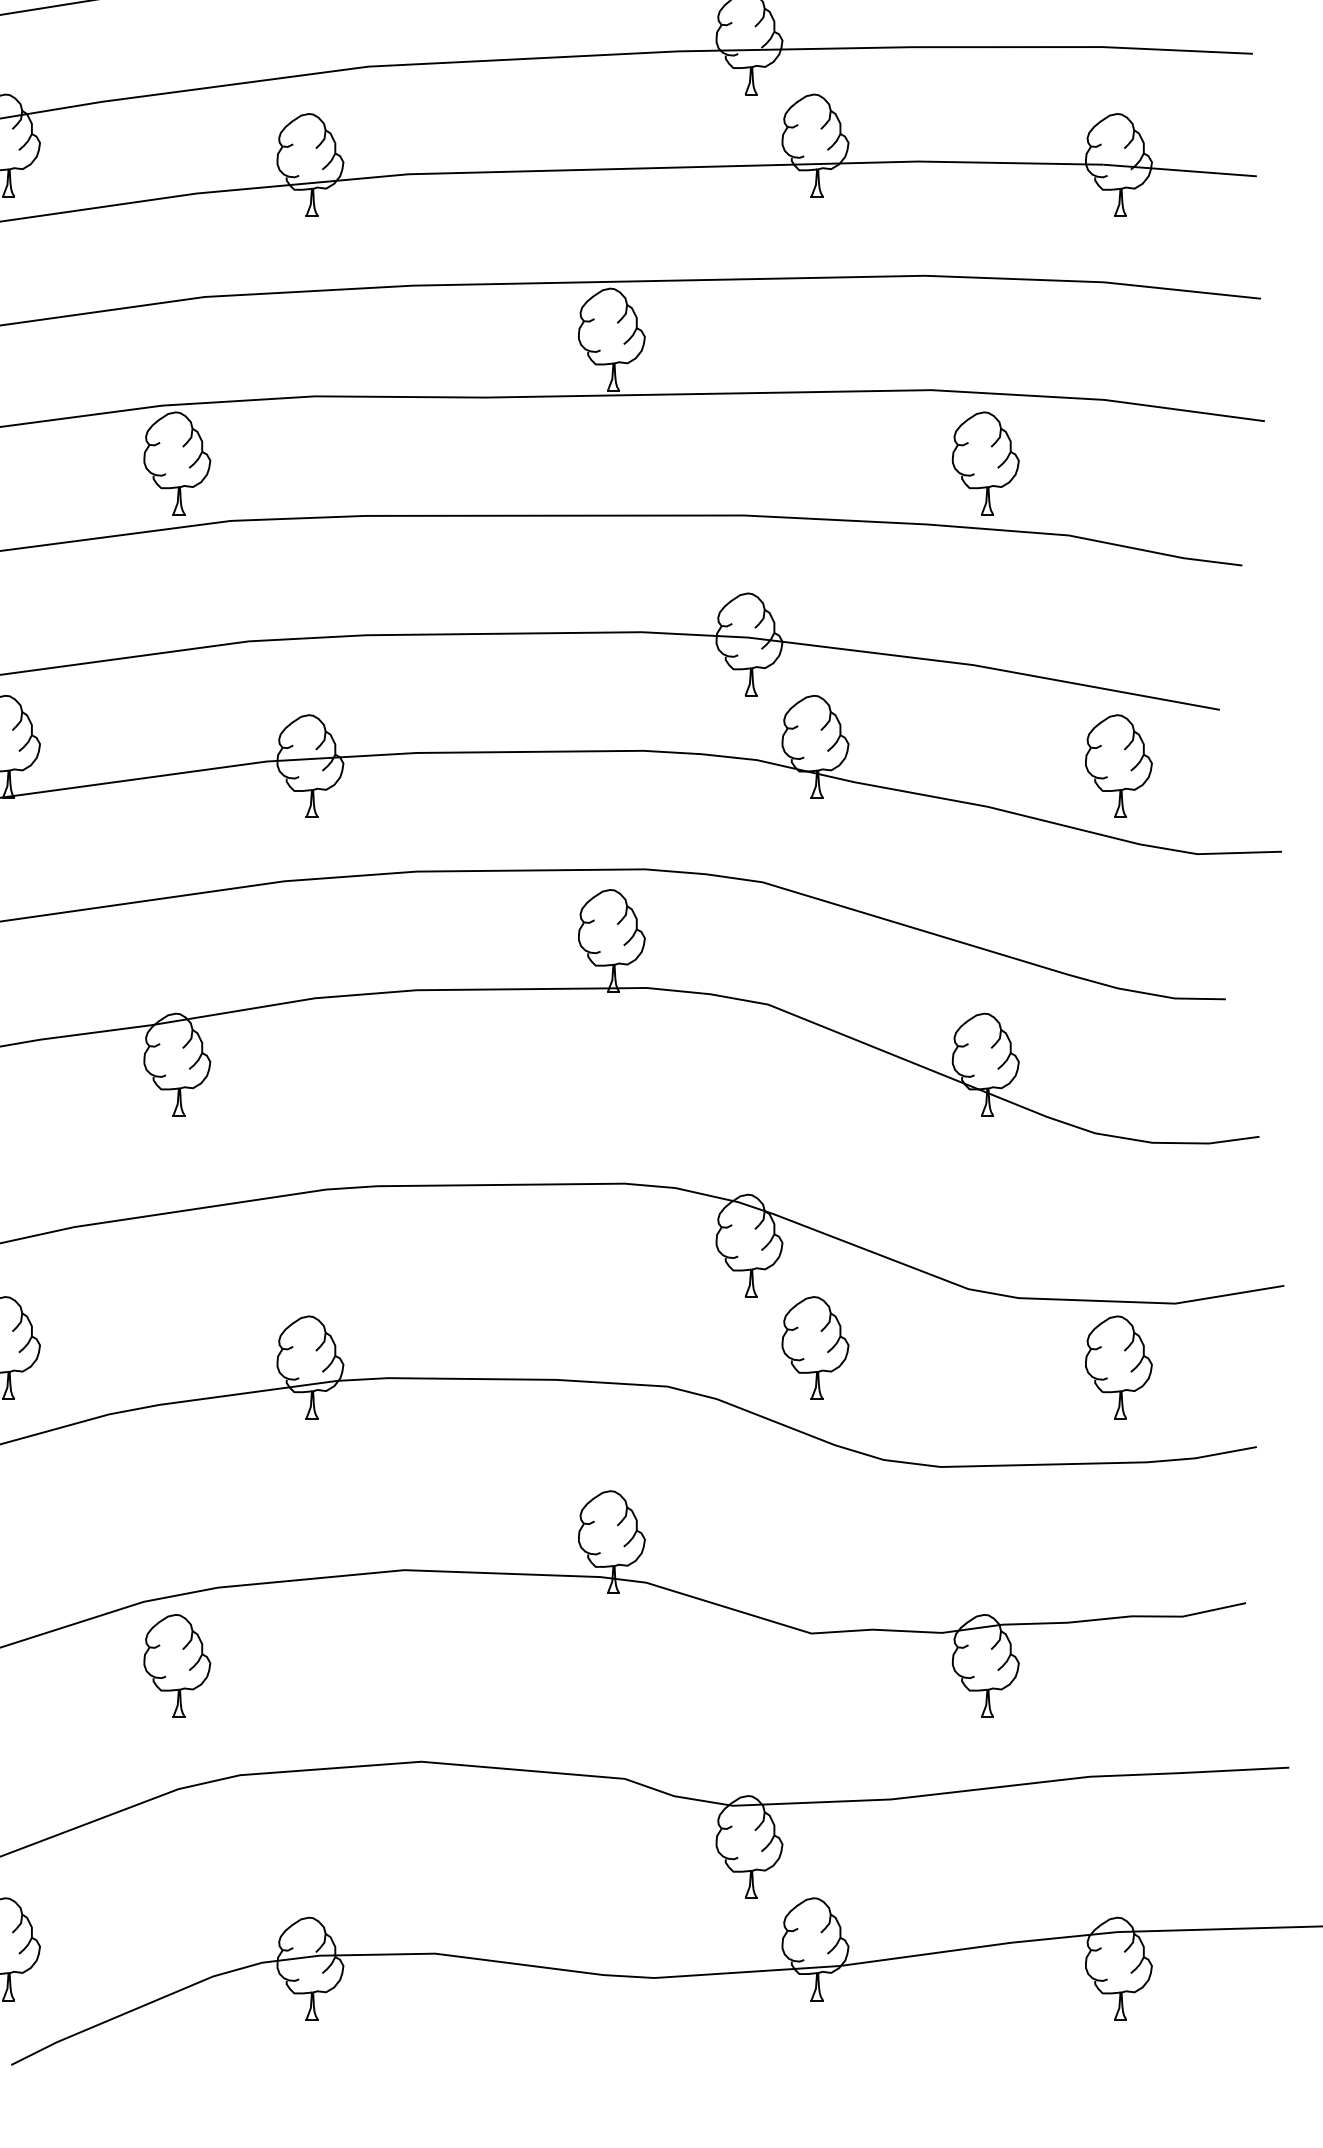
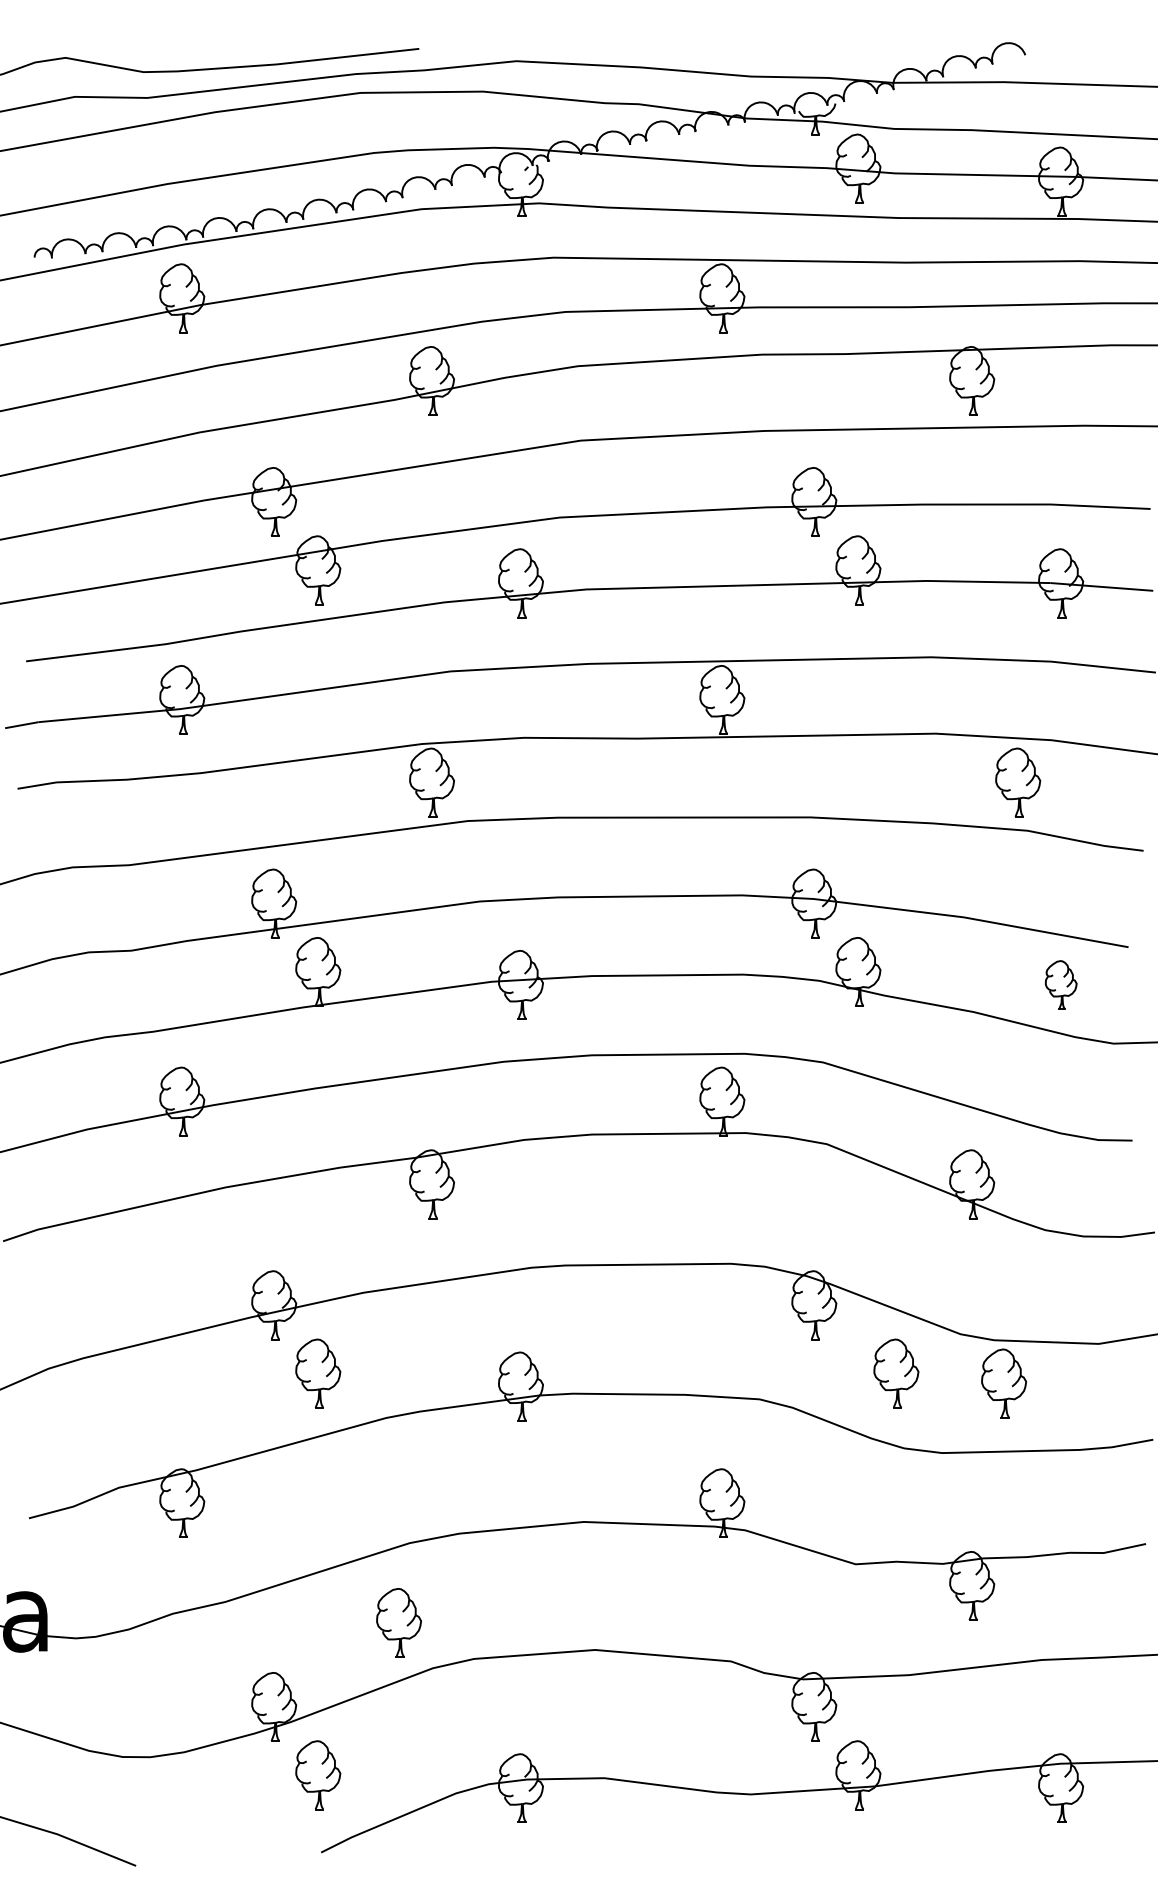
part: (986, 463) -> (1018, 782), moved
part: (1119, 765) -> (1061, 984), size x0.7
part: (815, 1347) -> (896, 1373), moved
part: (1119, 1367) -> (1004, 1383), moved
part: (176, 1665) -> (398, 1622), moved

